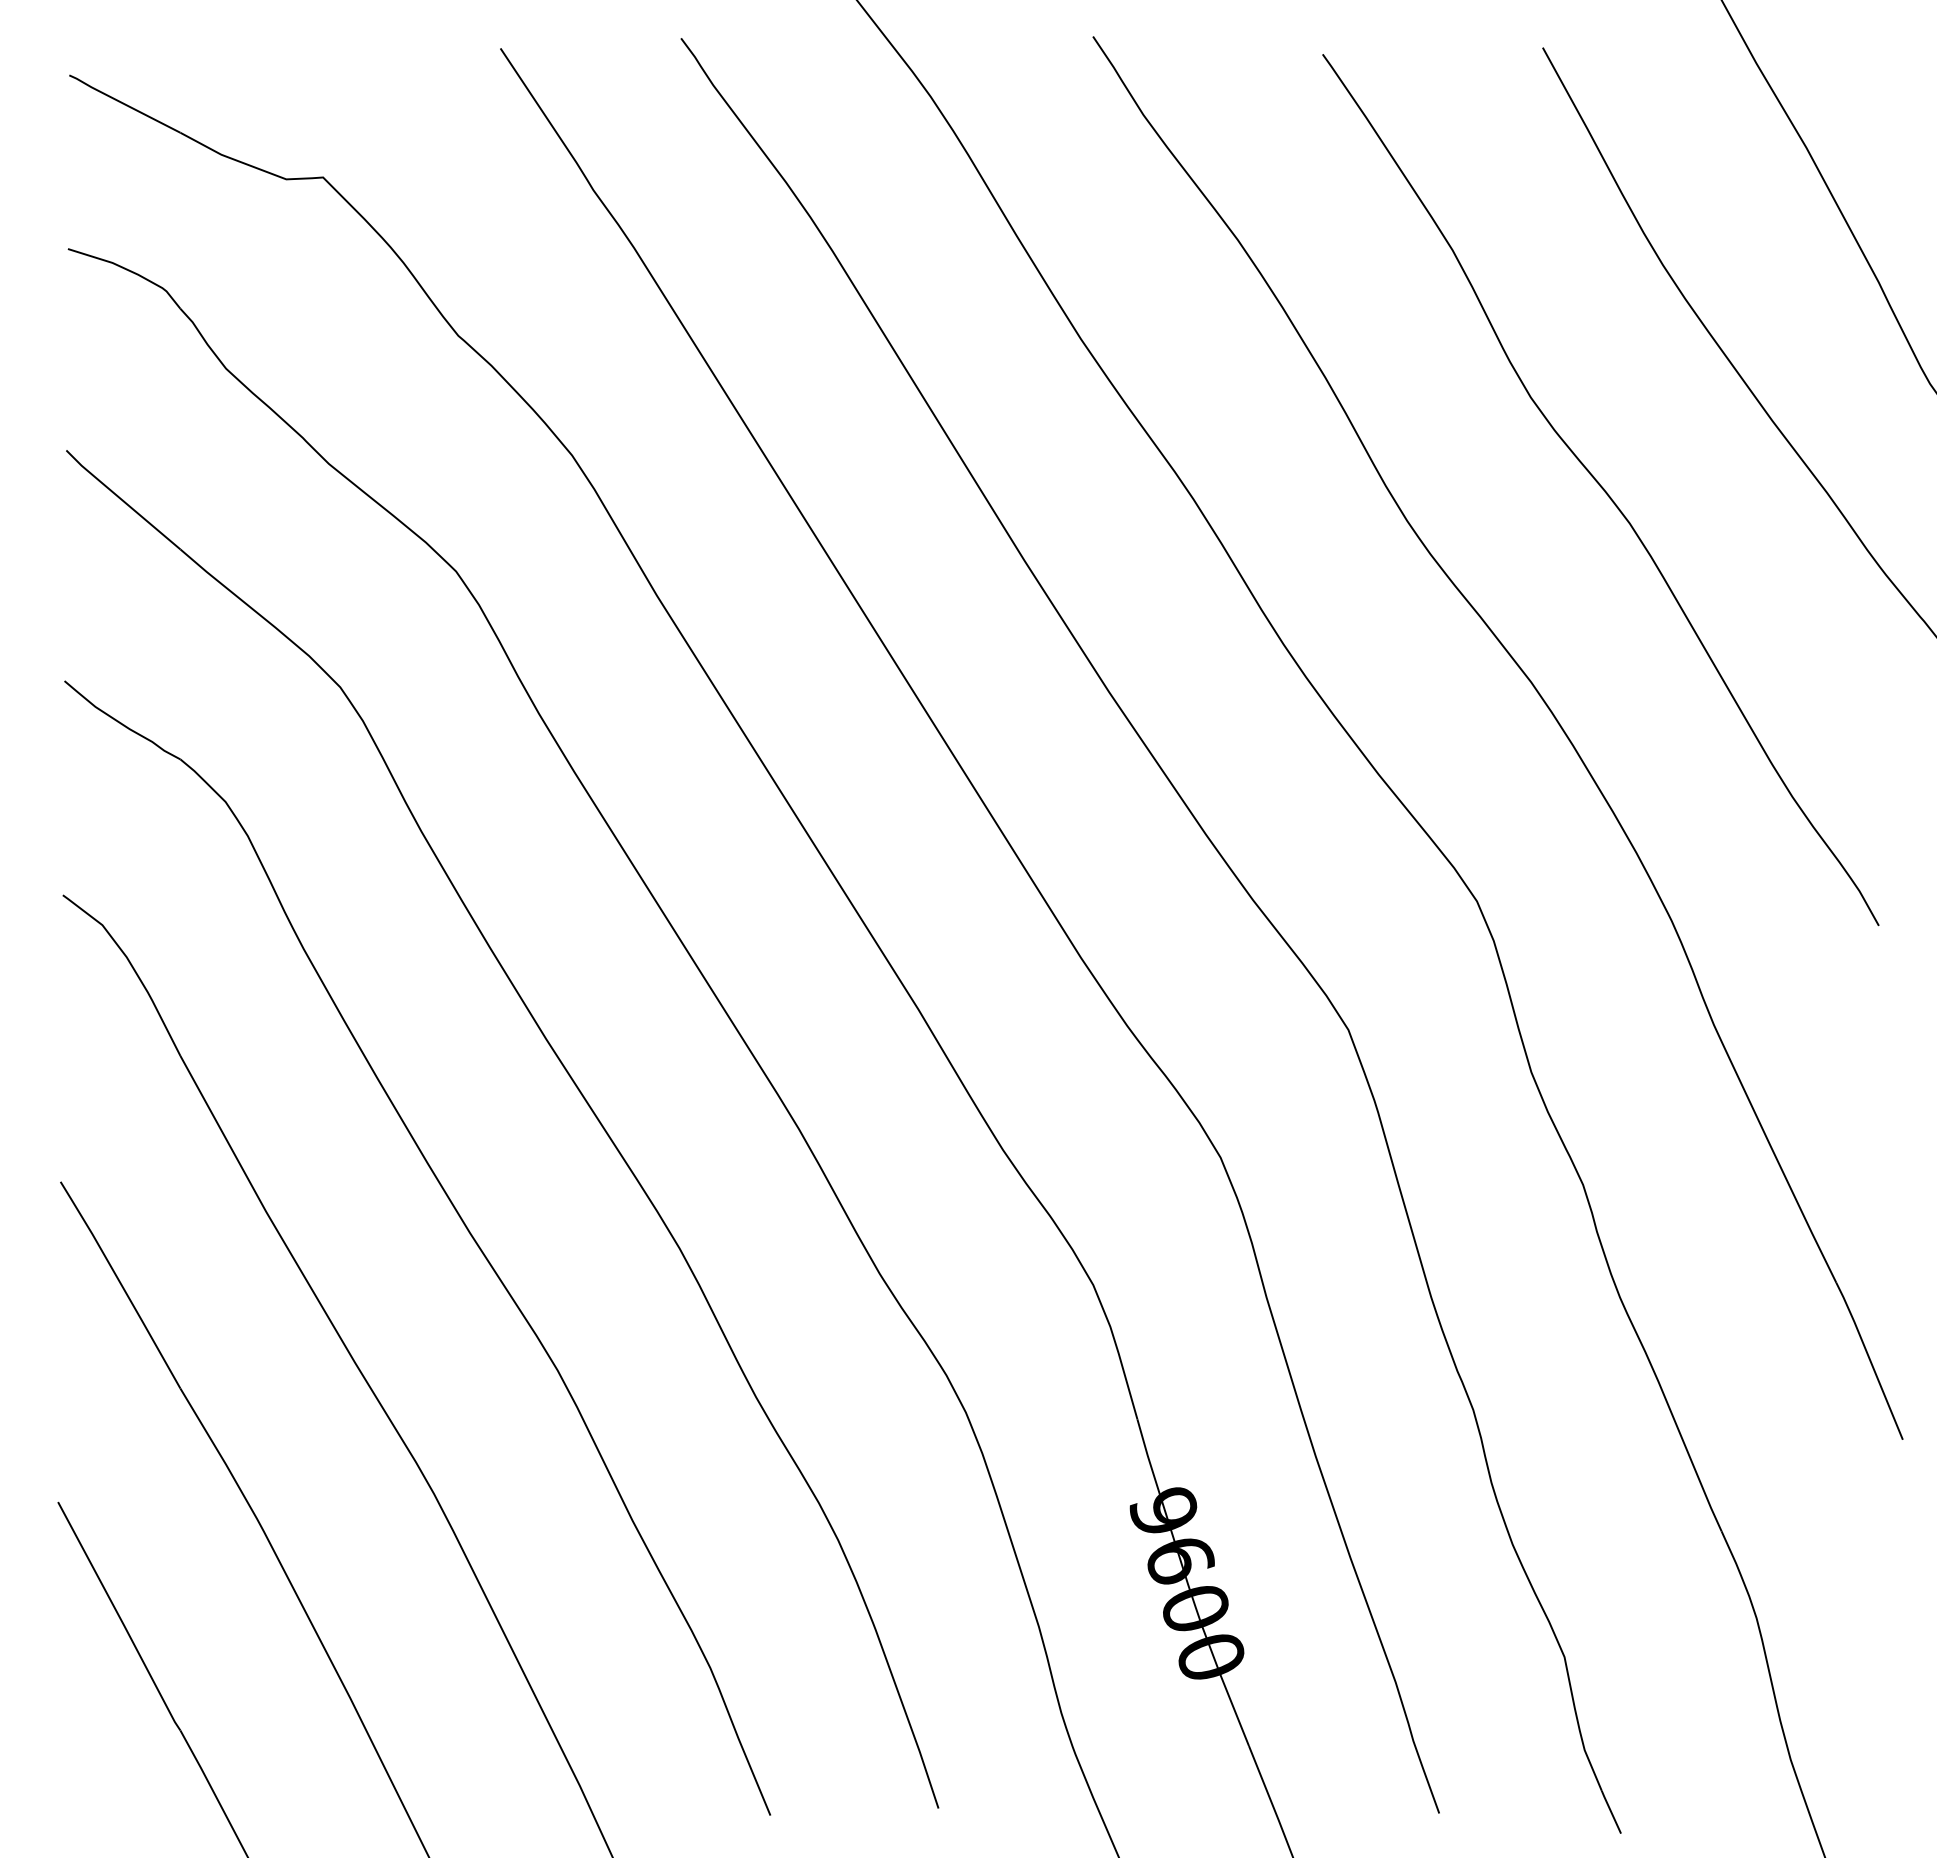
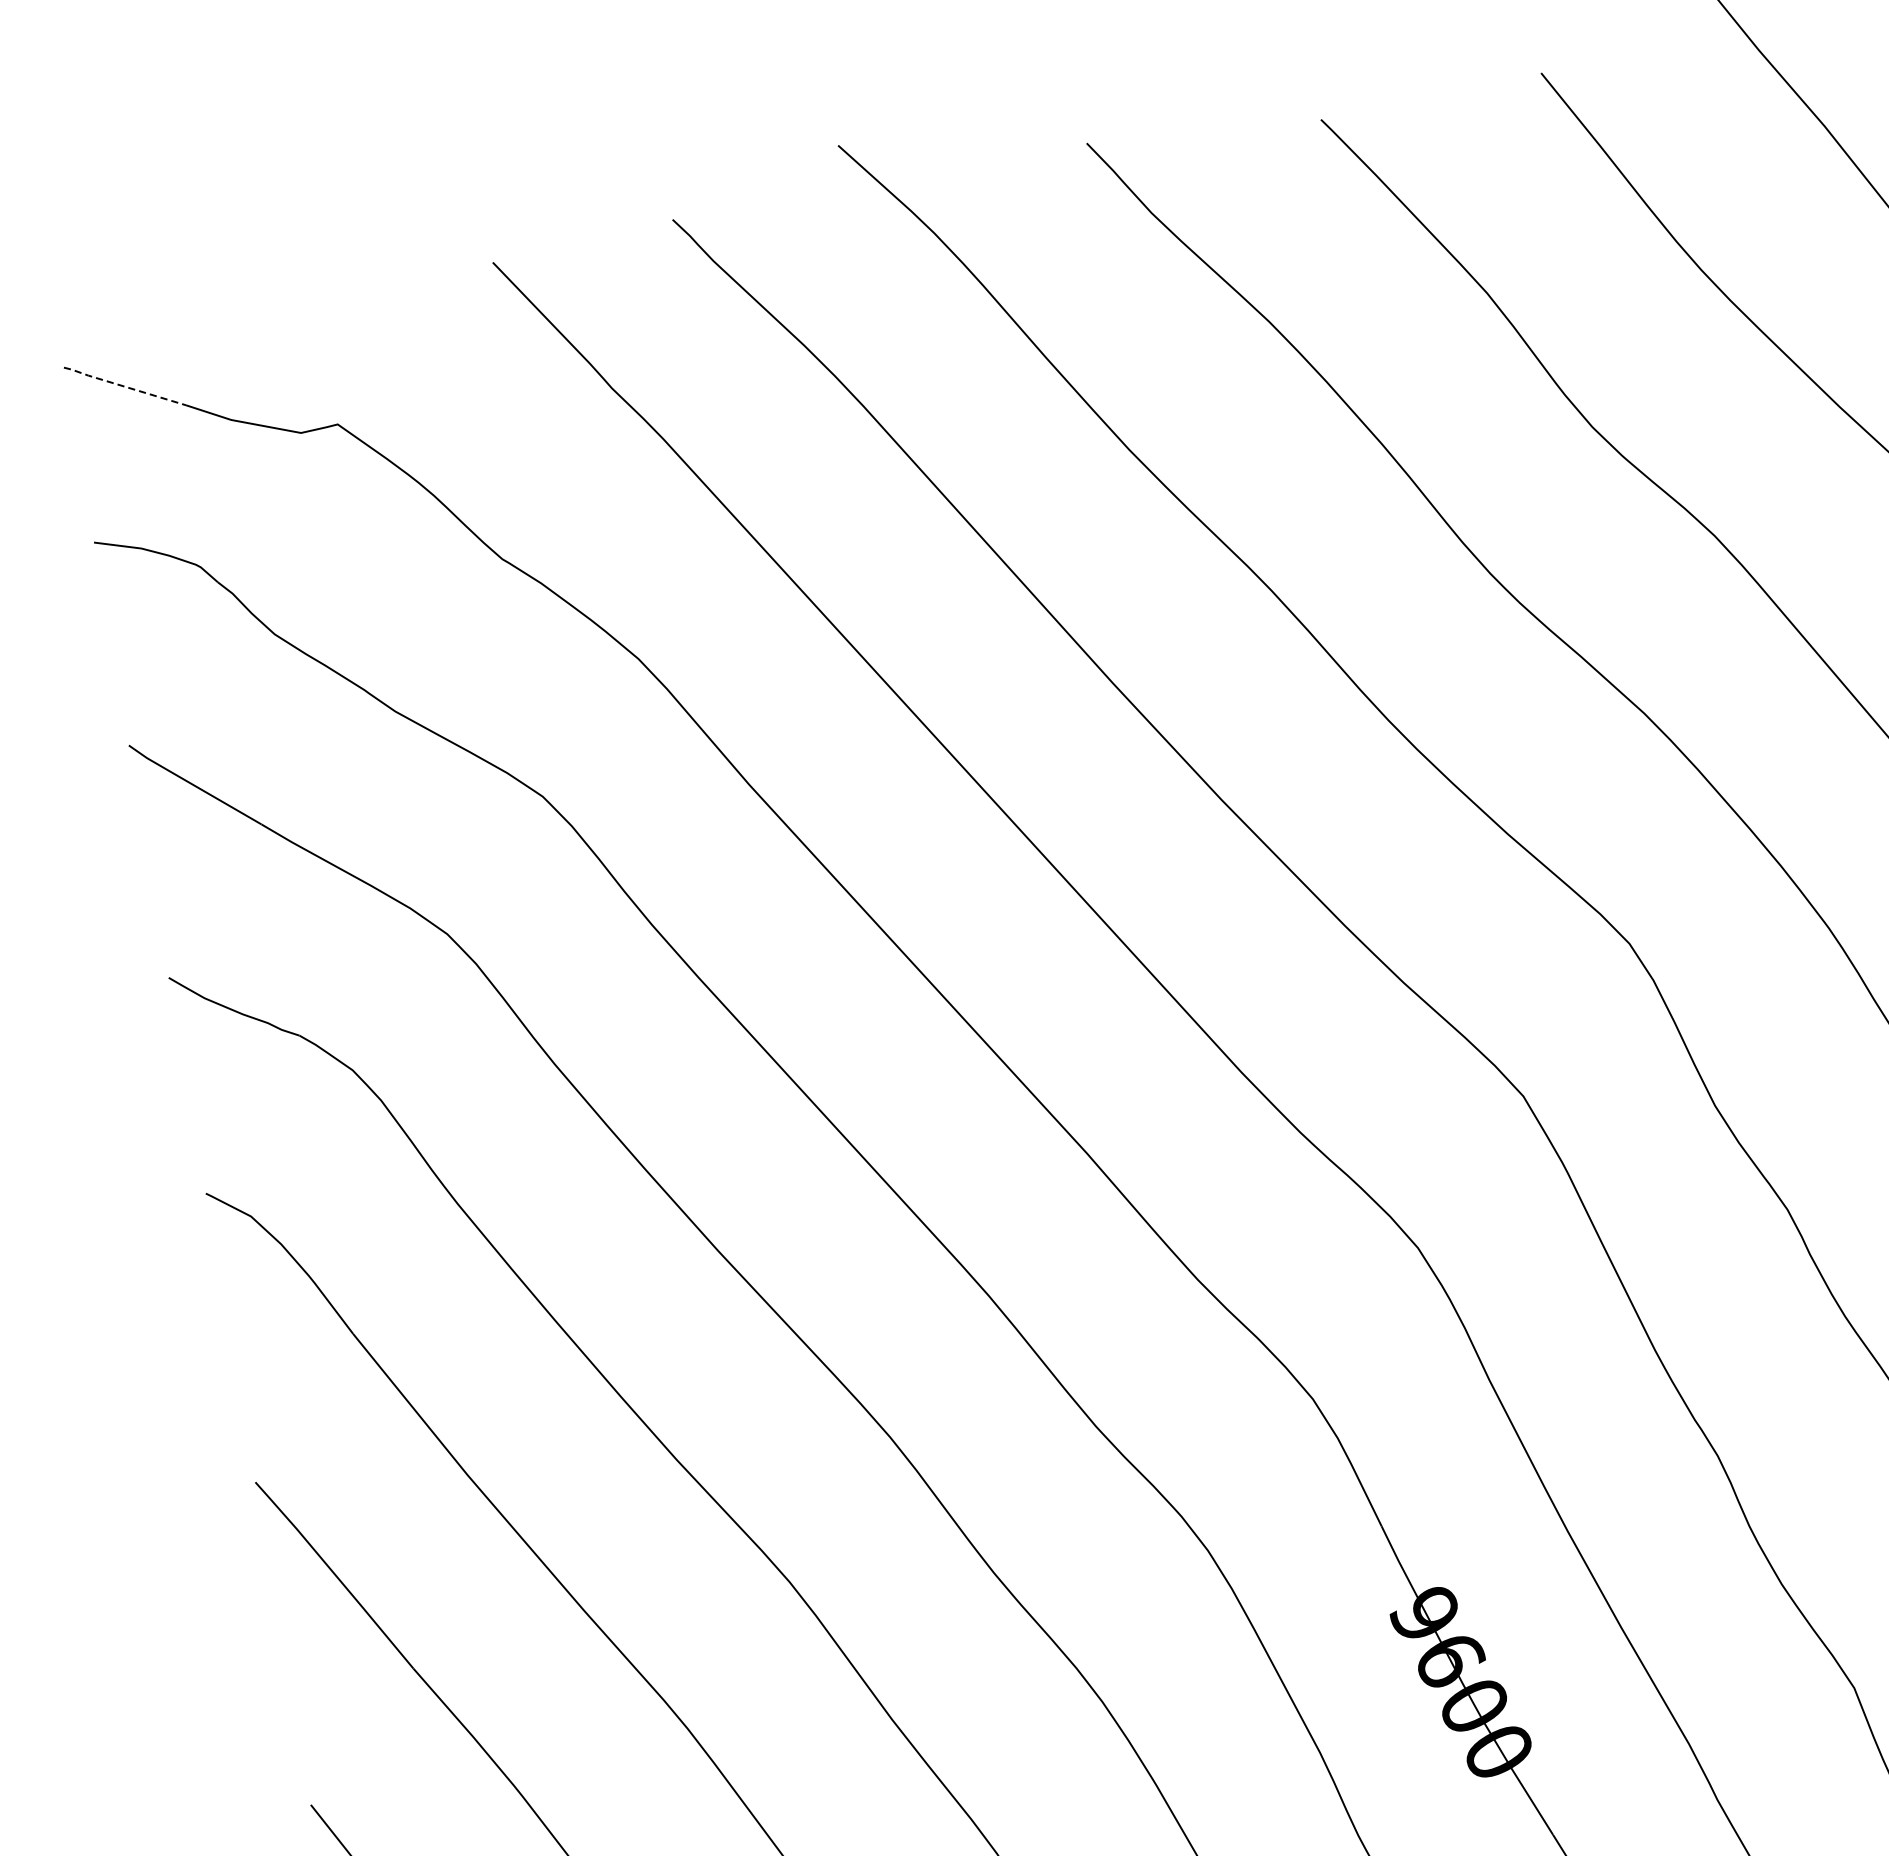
line: (123, 103) -> (123, 386), solid -> dashed

